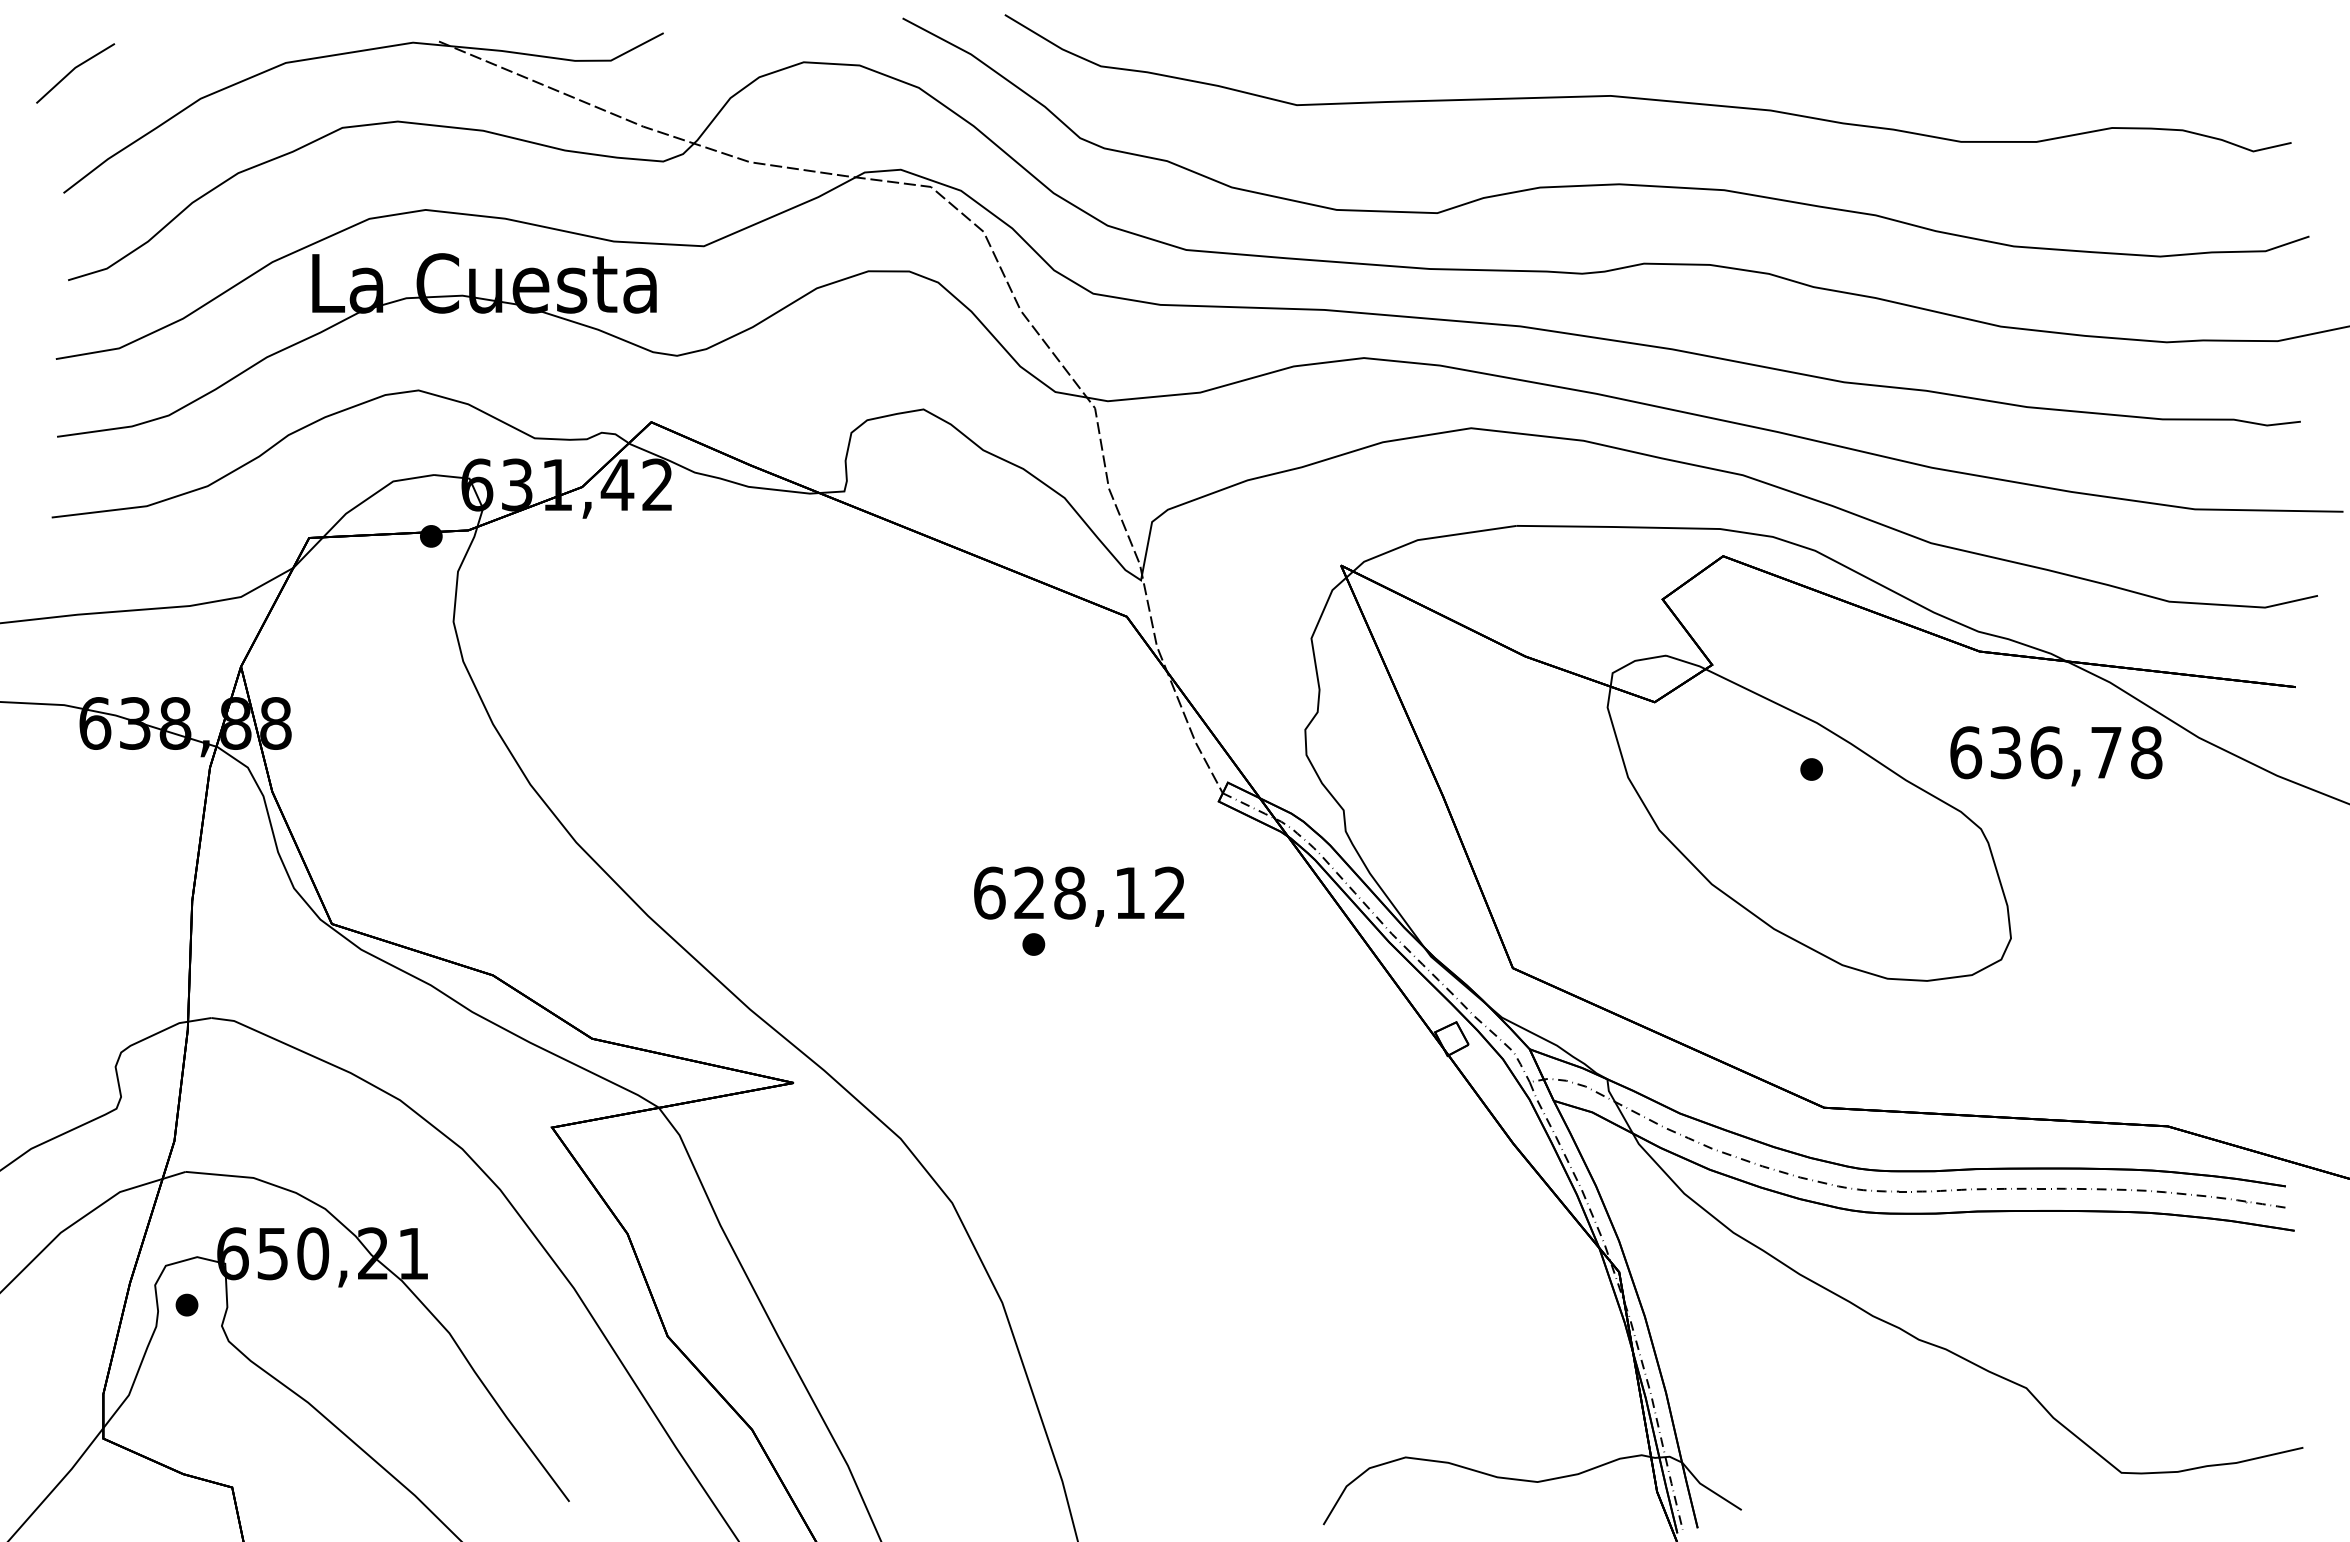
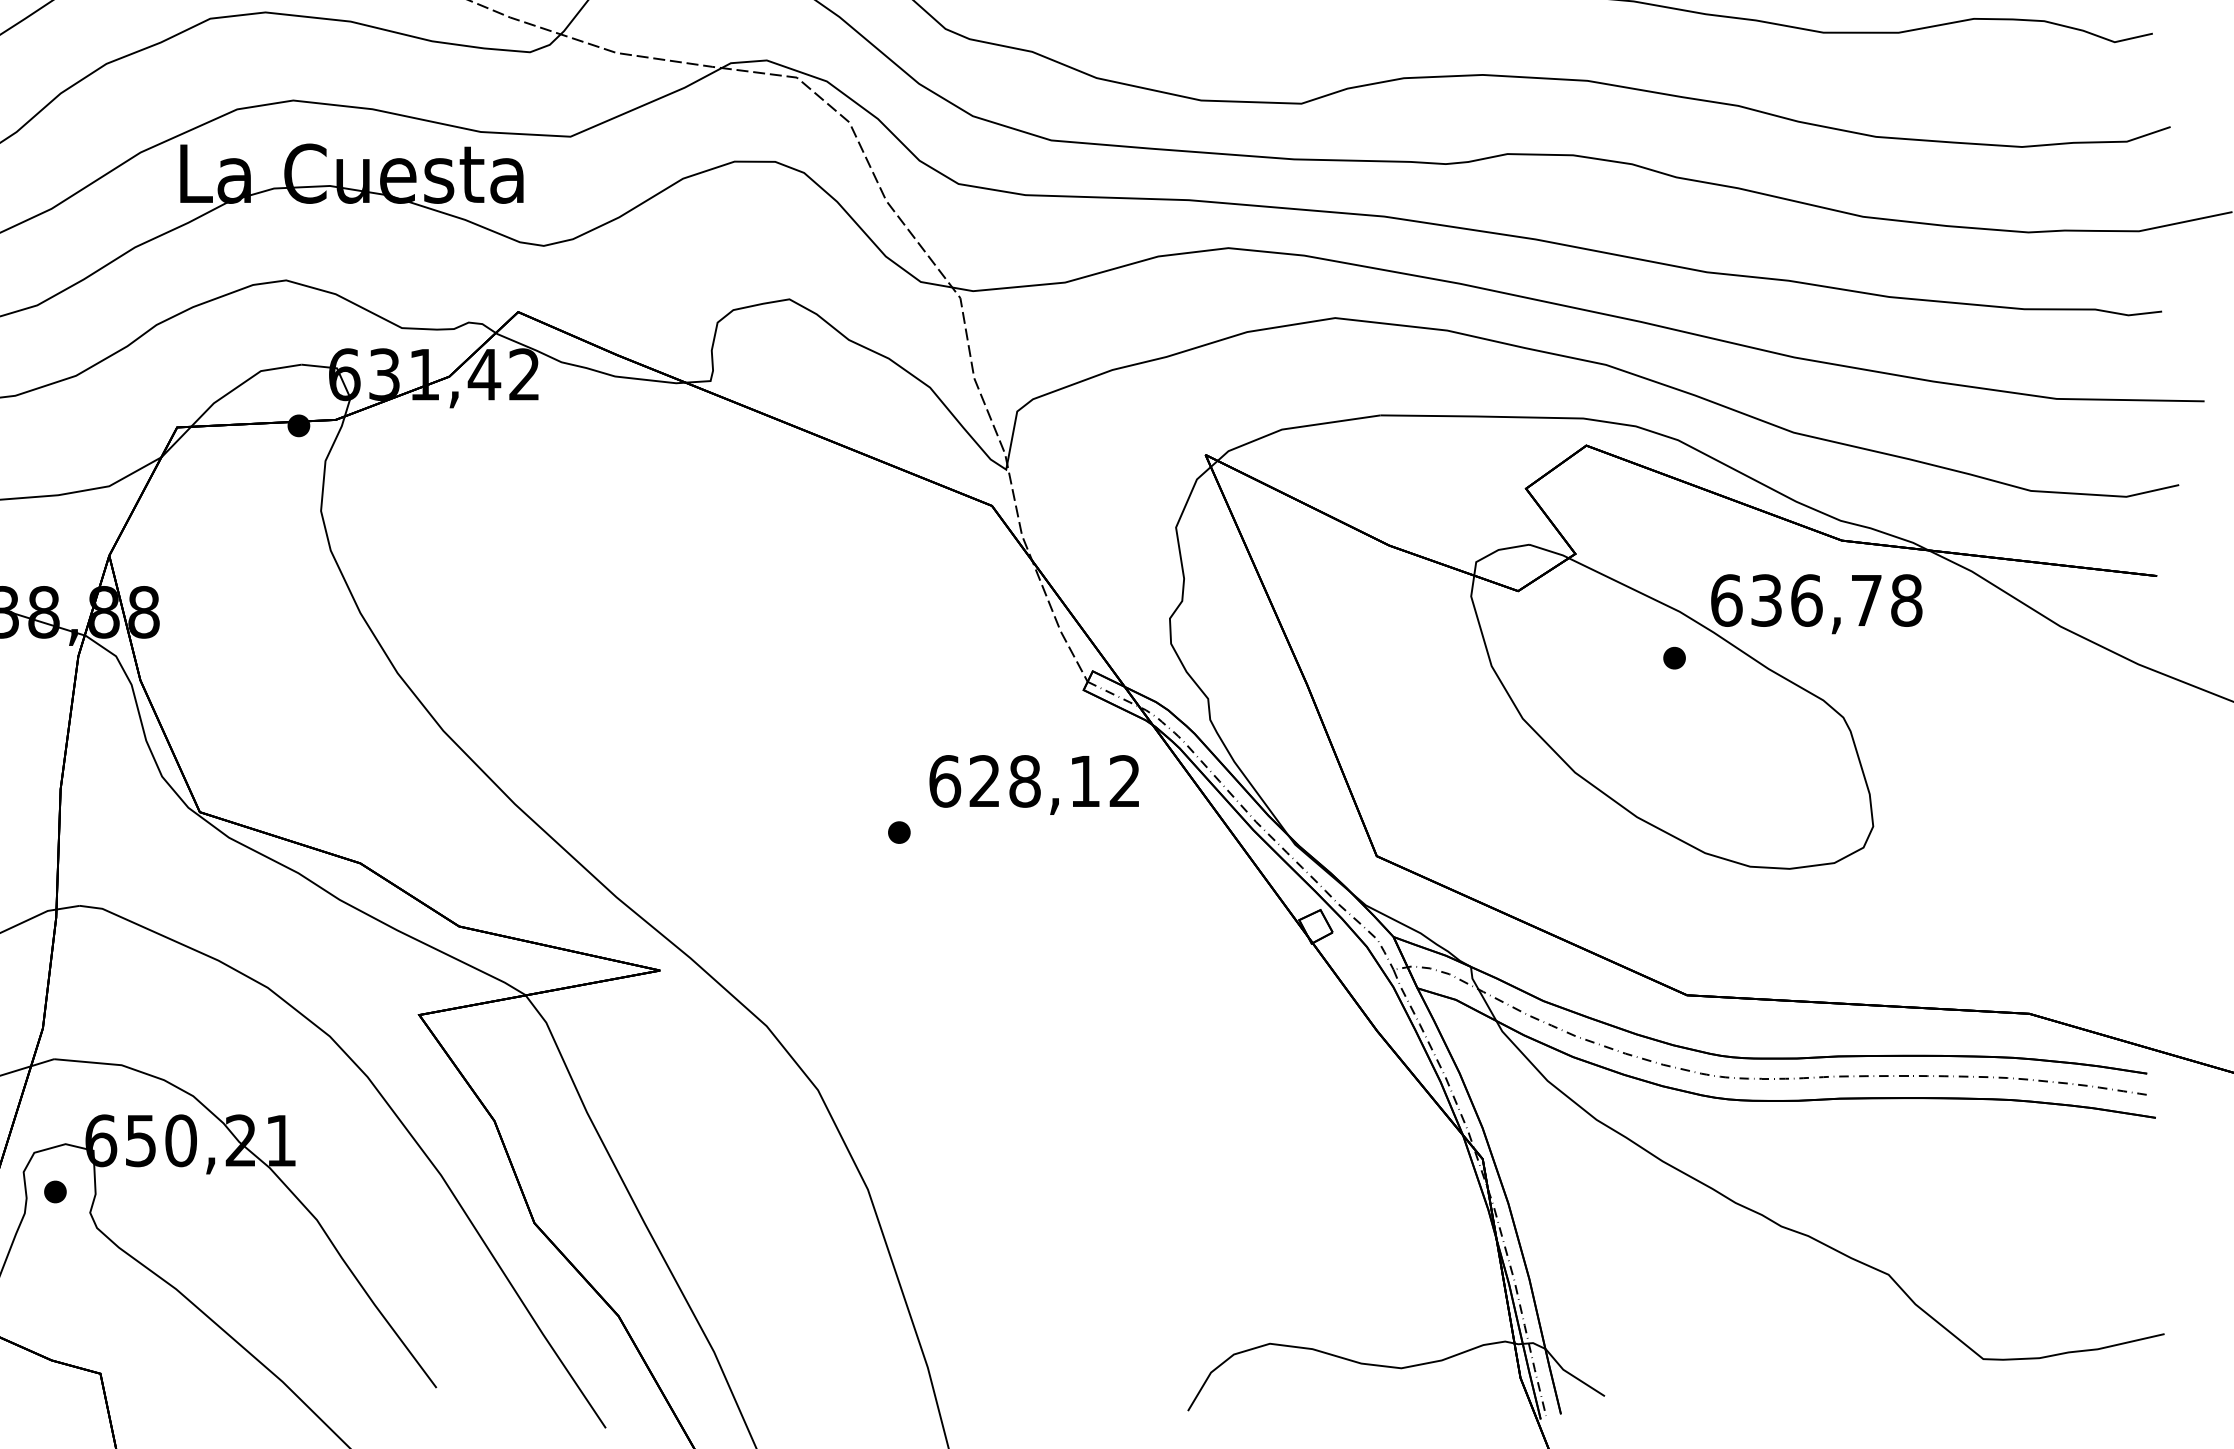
text: (2056, 756) -> (1816, 604), moved
text: (1079, 896) -> (1034, 784), moved

